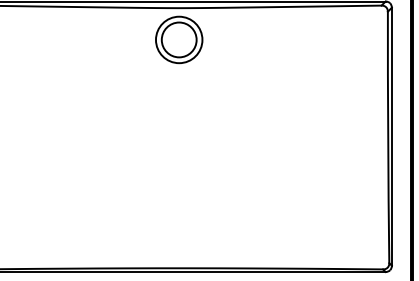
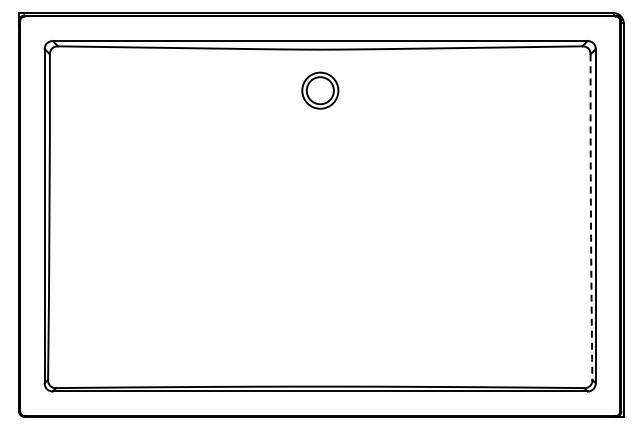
part: (179, 39) -> (320, 90), size x0.6
arc: (387, 137) -> (590, 217), solid -> dashed

